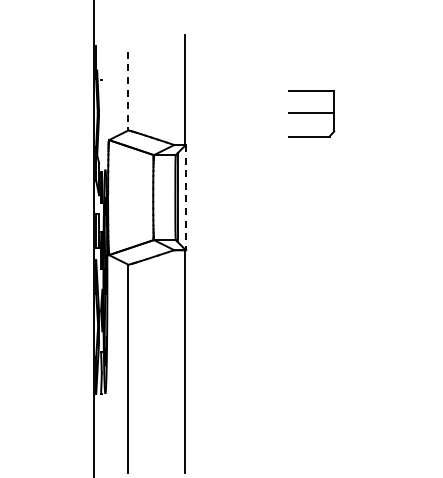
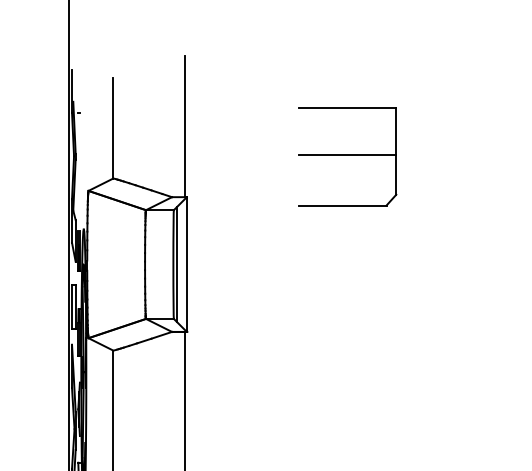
line: (128, 91) -> (113, 128), dashed -> solid
part: (311, 113) -> (347, 156), size x1.67
line: (186, 197) -> (187, 264), dashed -> solid

